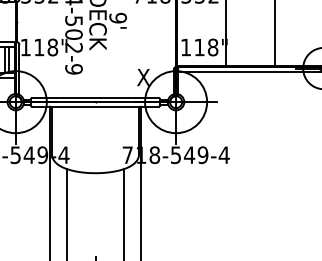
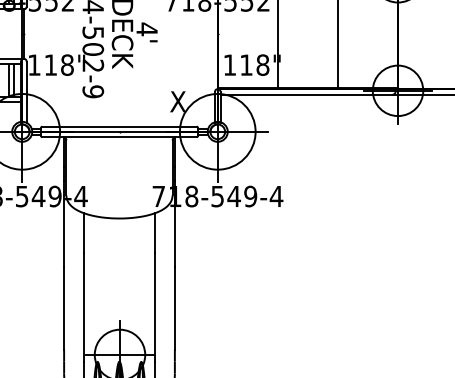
text: (117, 18) -> (146, 29), 9' -> 4'

